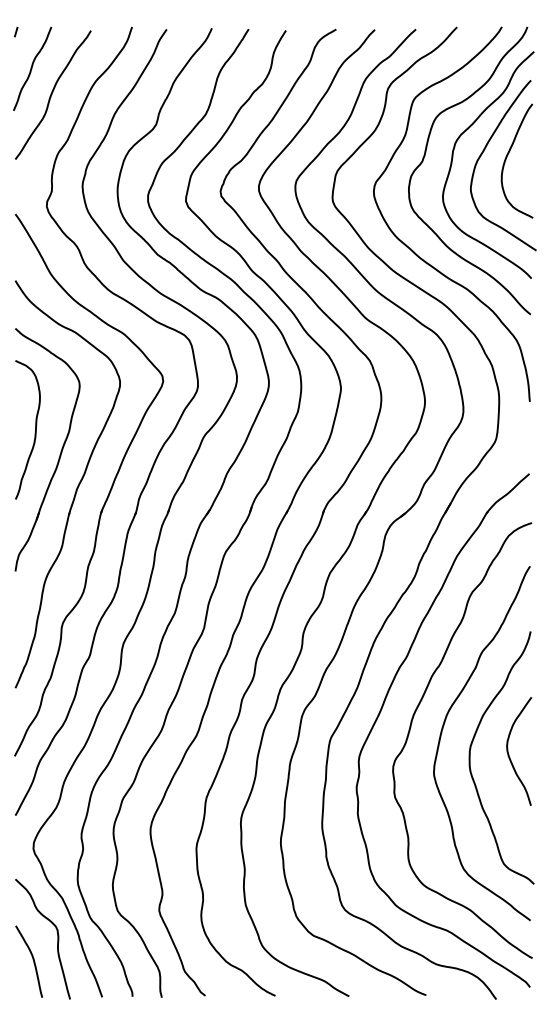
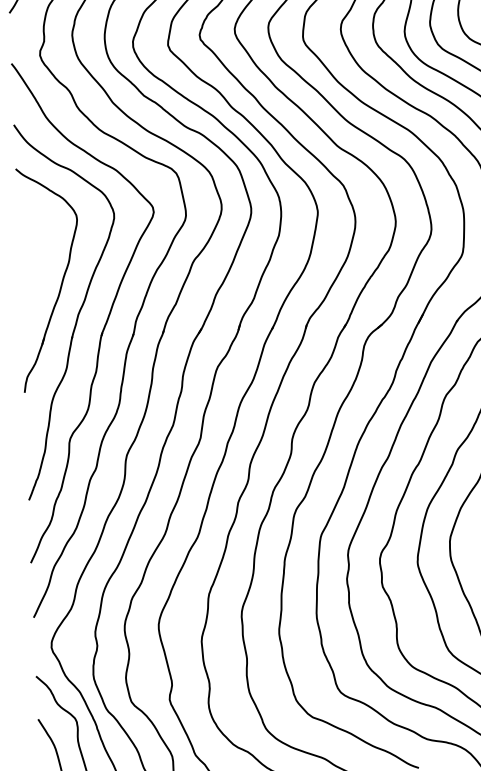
curve: (34, 432) -> (37, 264), removed

